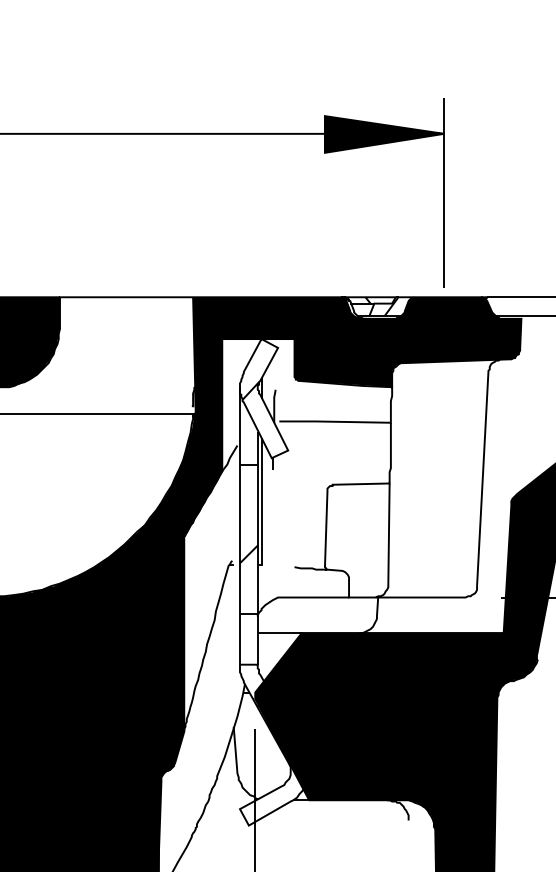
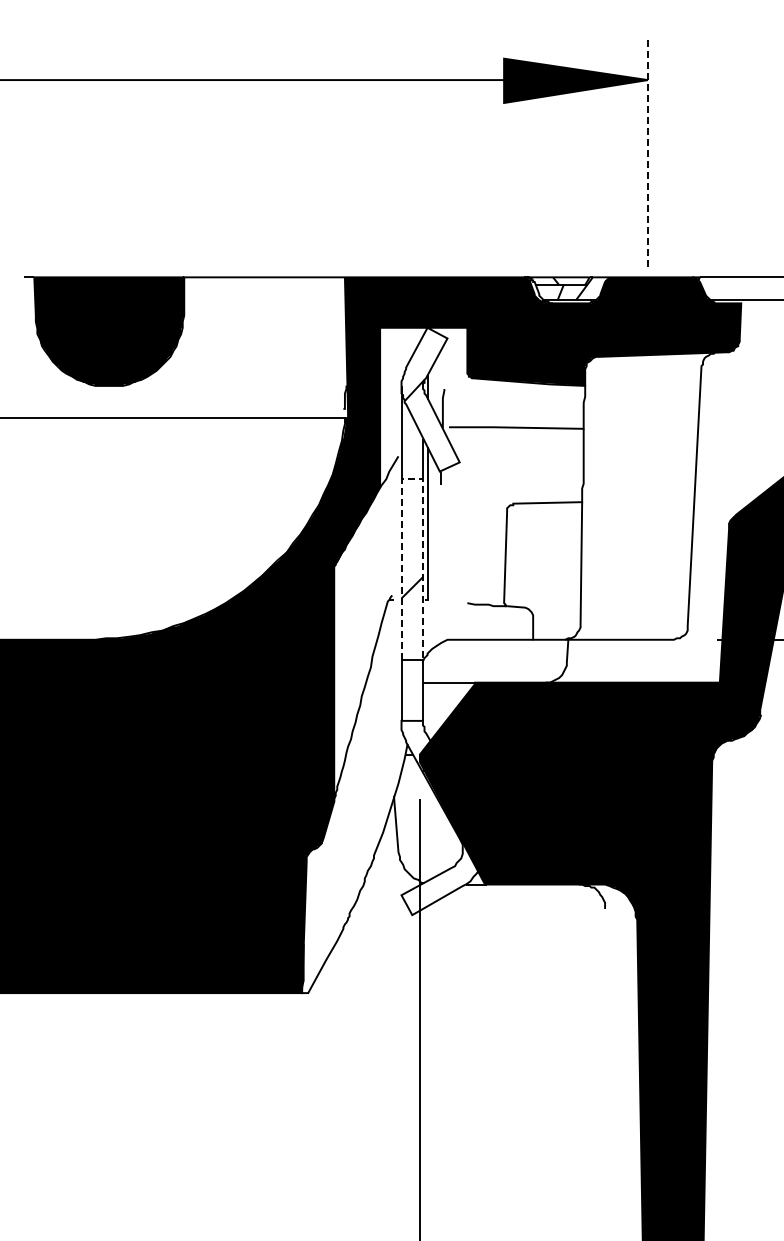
line: (443, 193) -> (647, 151), solid -> dashed
line: (249, 464) -> (412, 479), solid -> dashed

